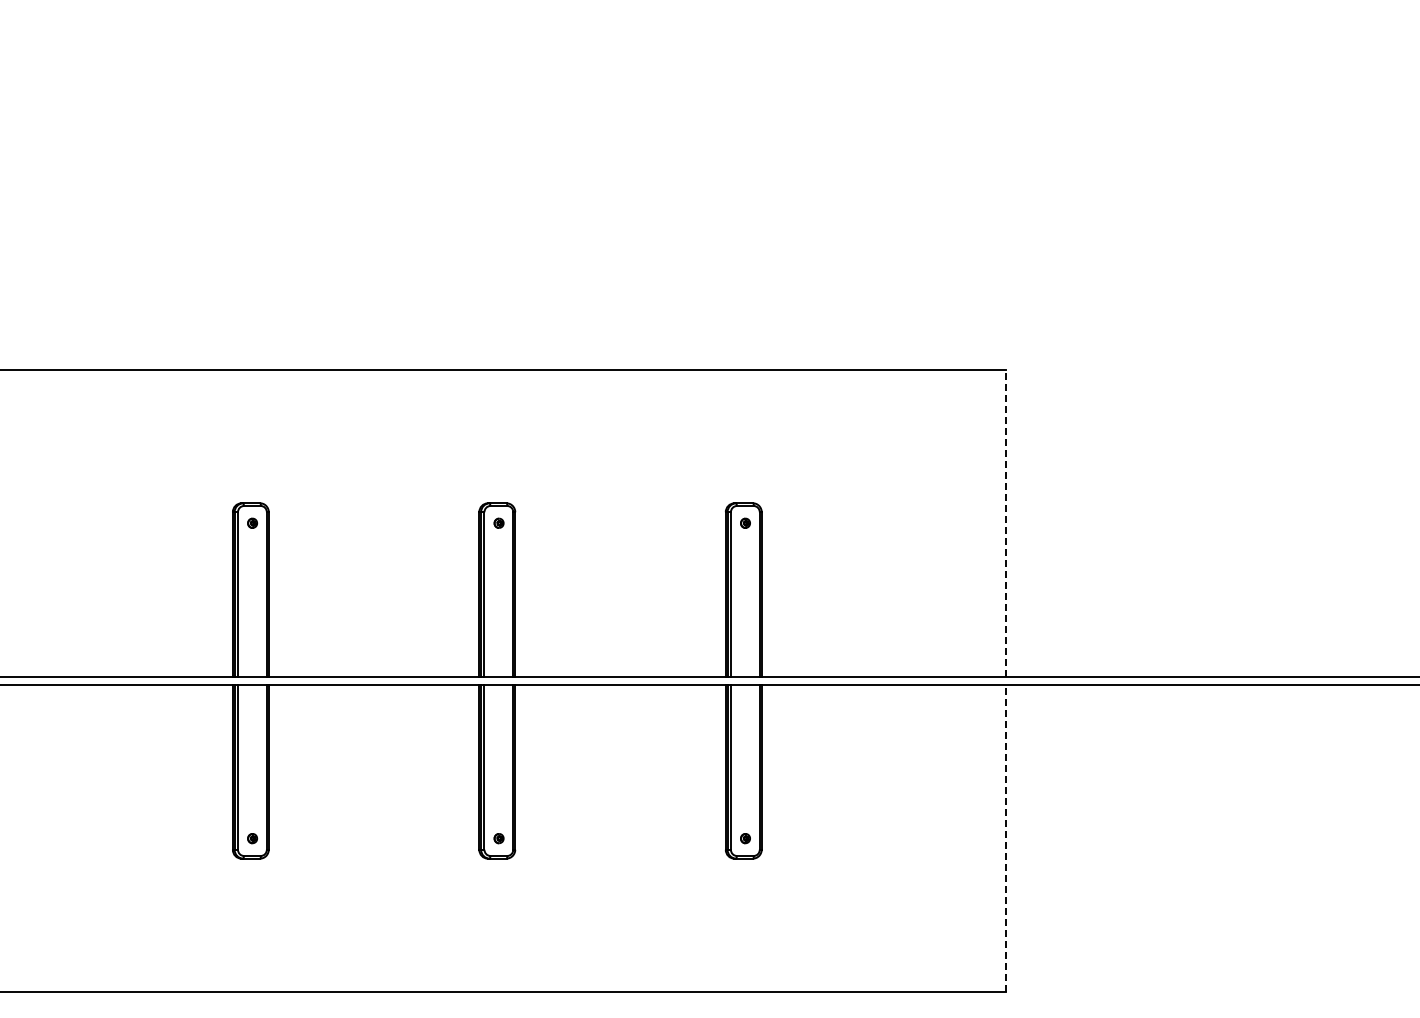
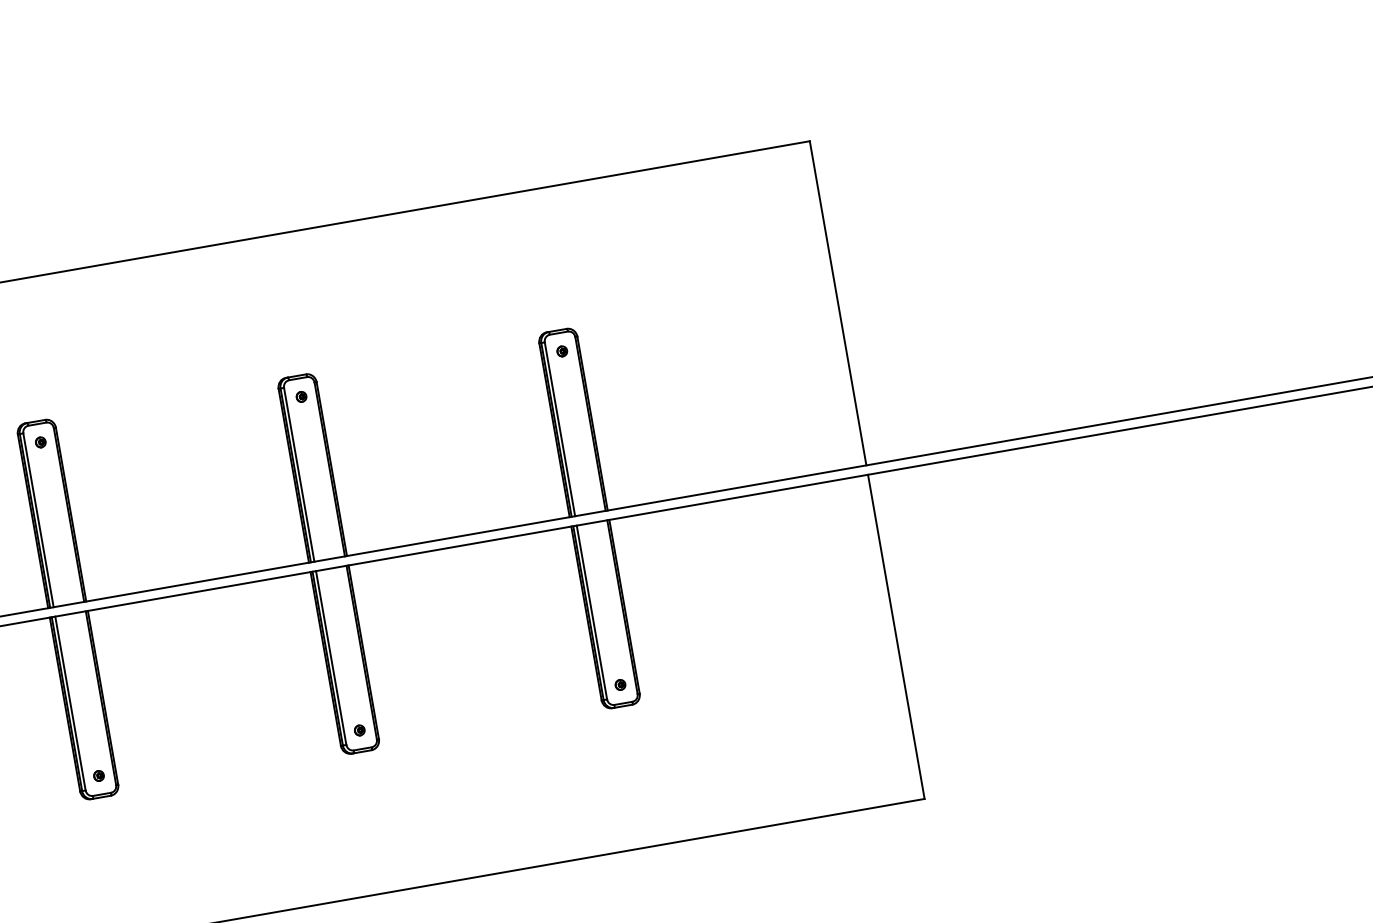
line: (1006, 522) -> (838, 302), dashed -> solid
line: (1006, 838) -> (896, 636), dashed -> solid

